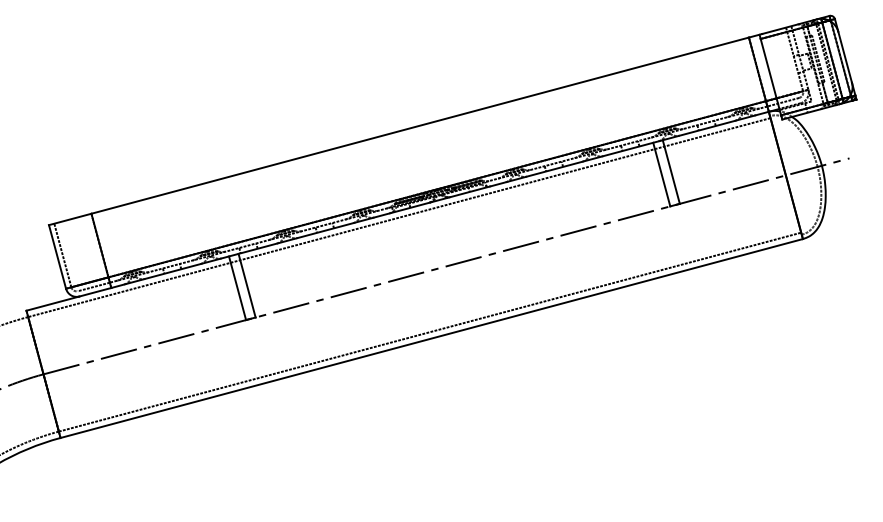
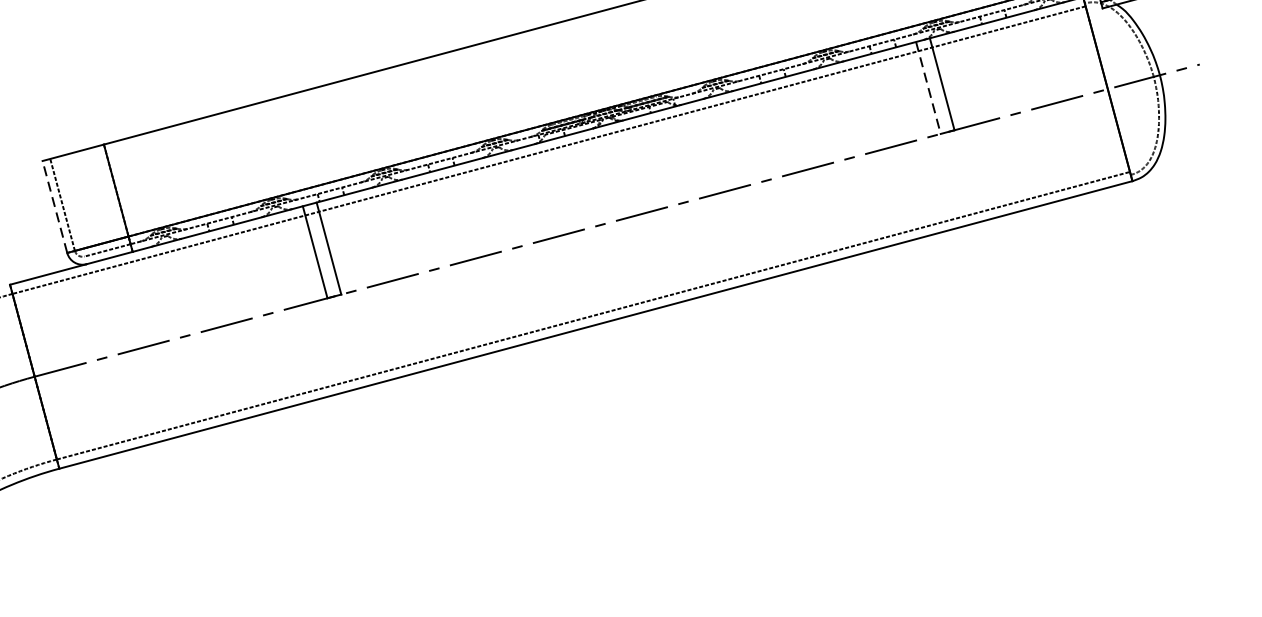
line: (661, 174) -> (928, 87), solid -> dashed
line: (57, 256) -> (54, 206), solid -> dashed

